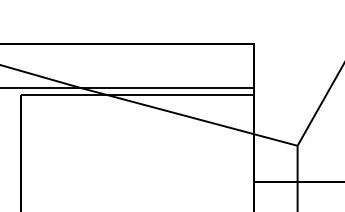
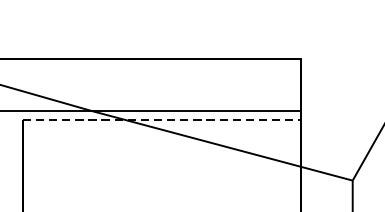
line: (137, 94) -> (161, 119), solid -> dashed

